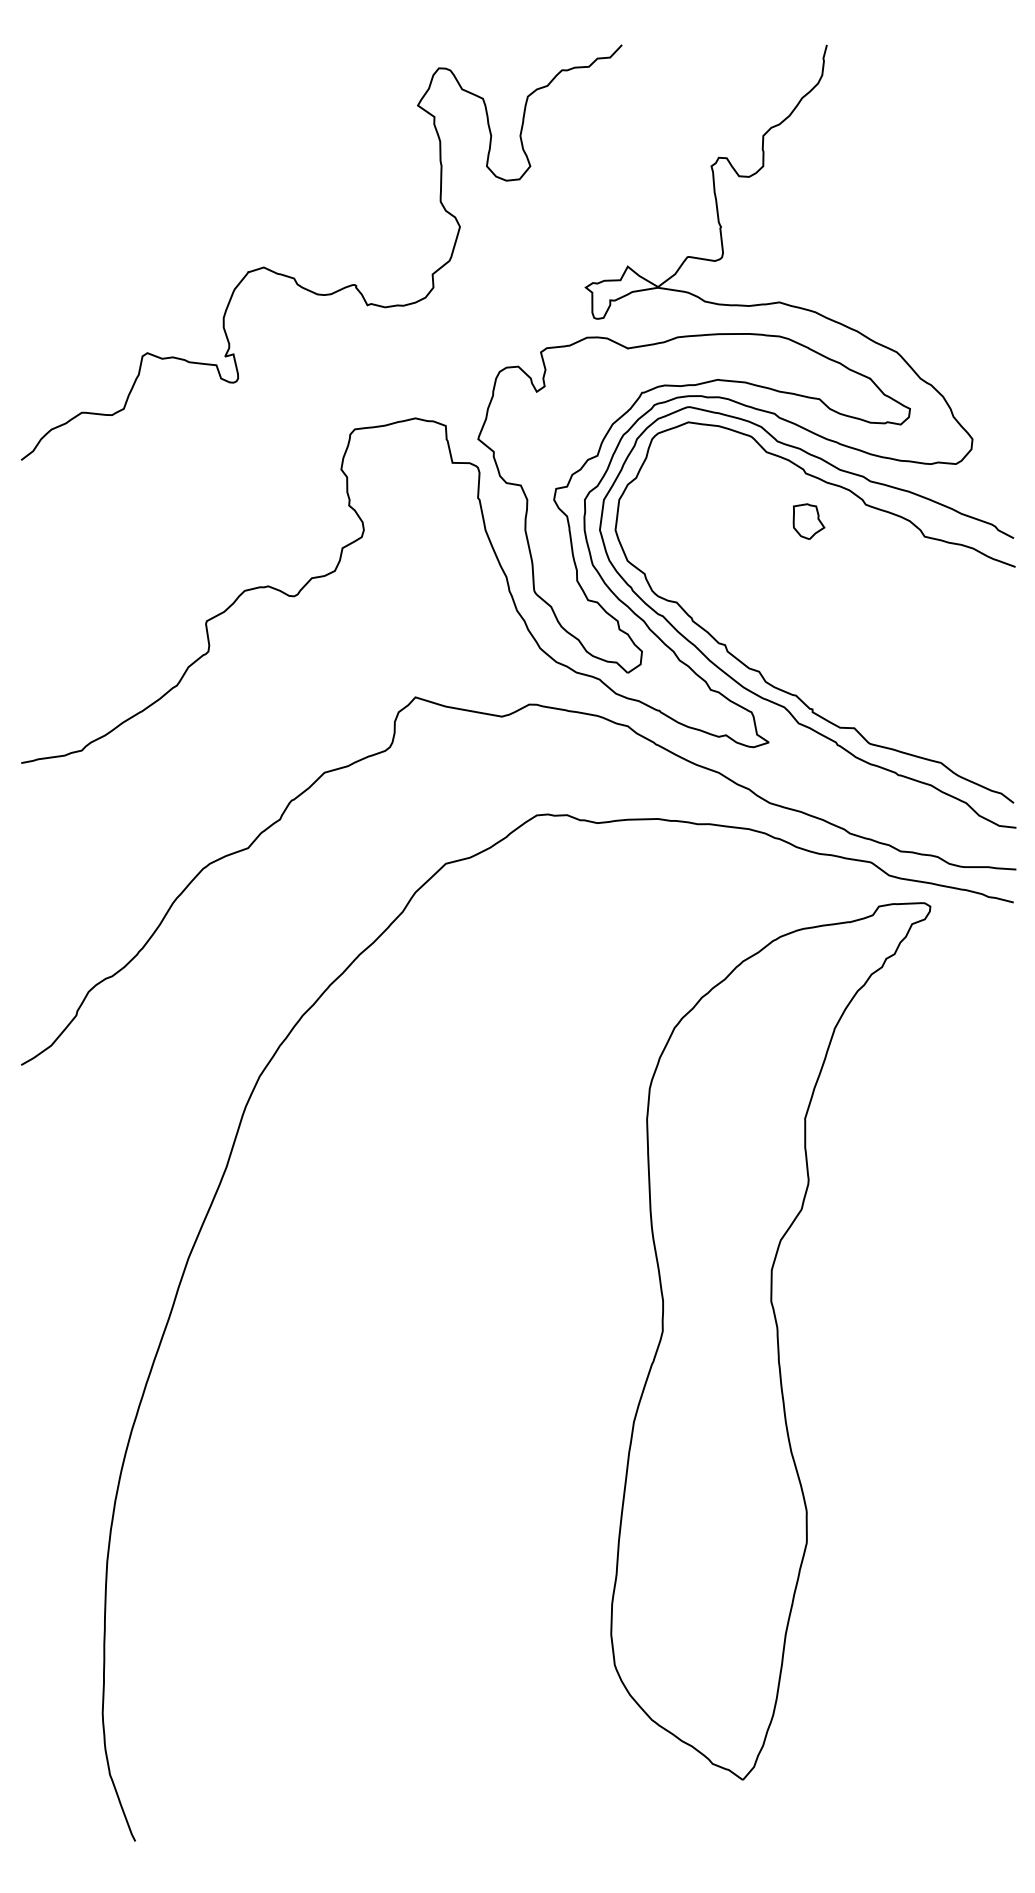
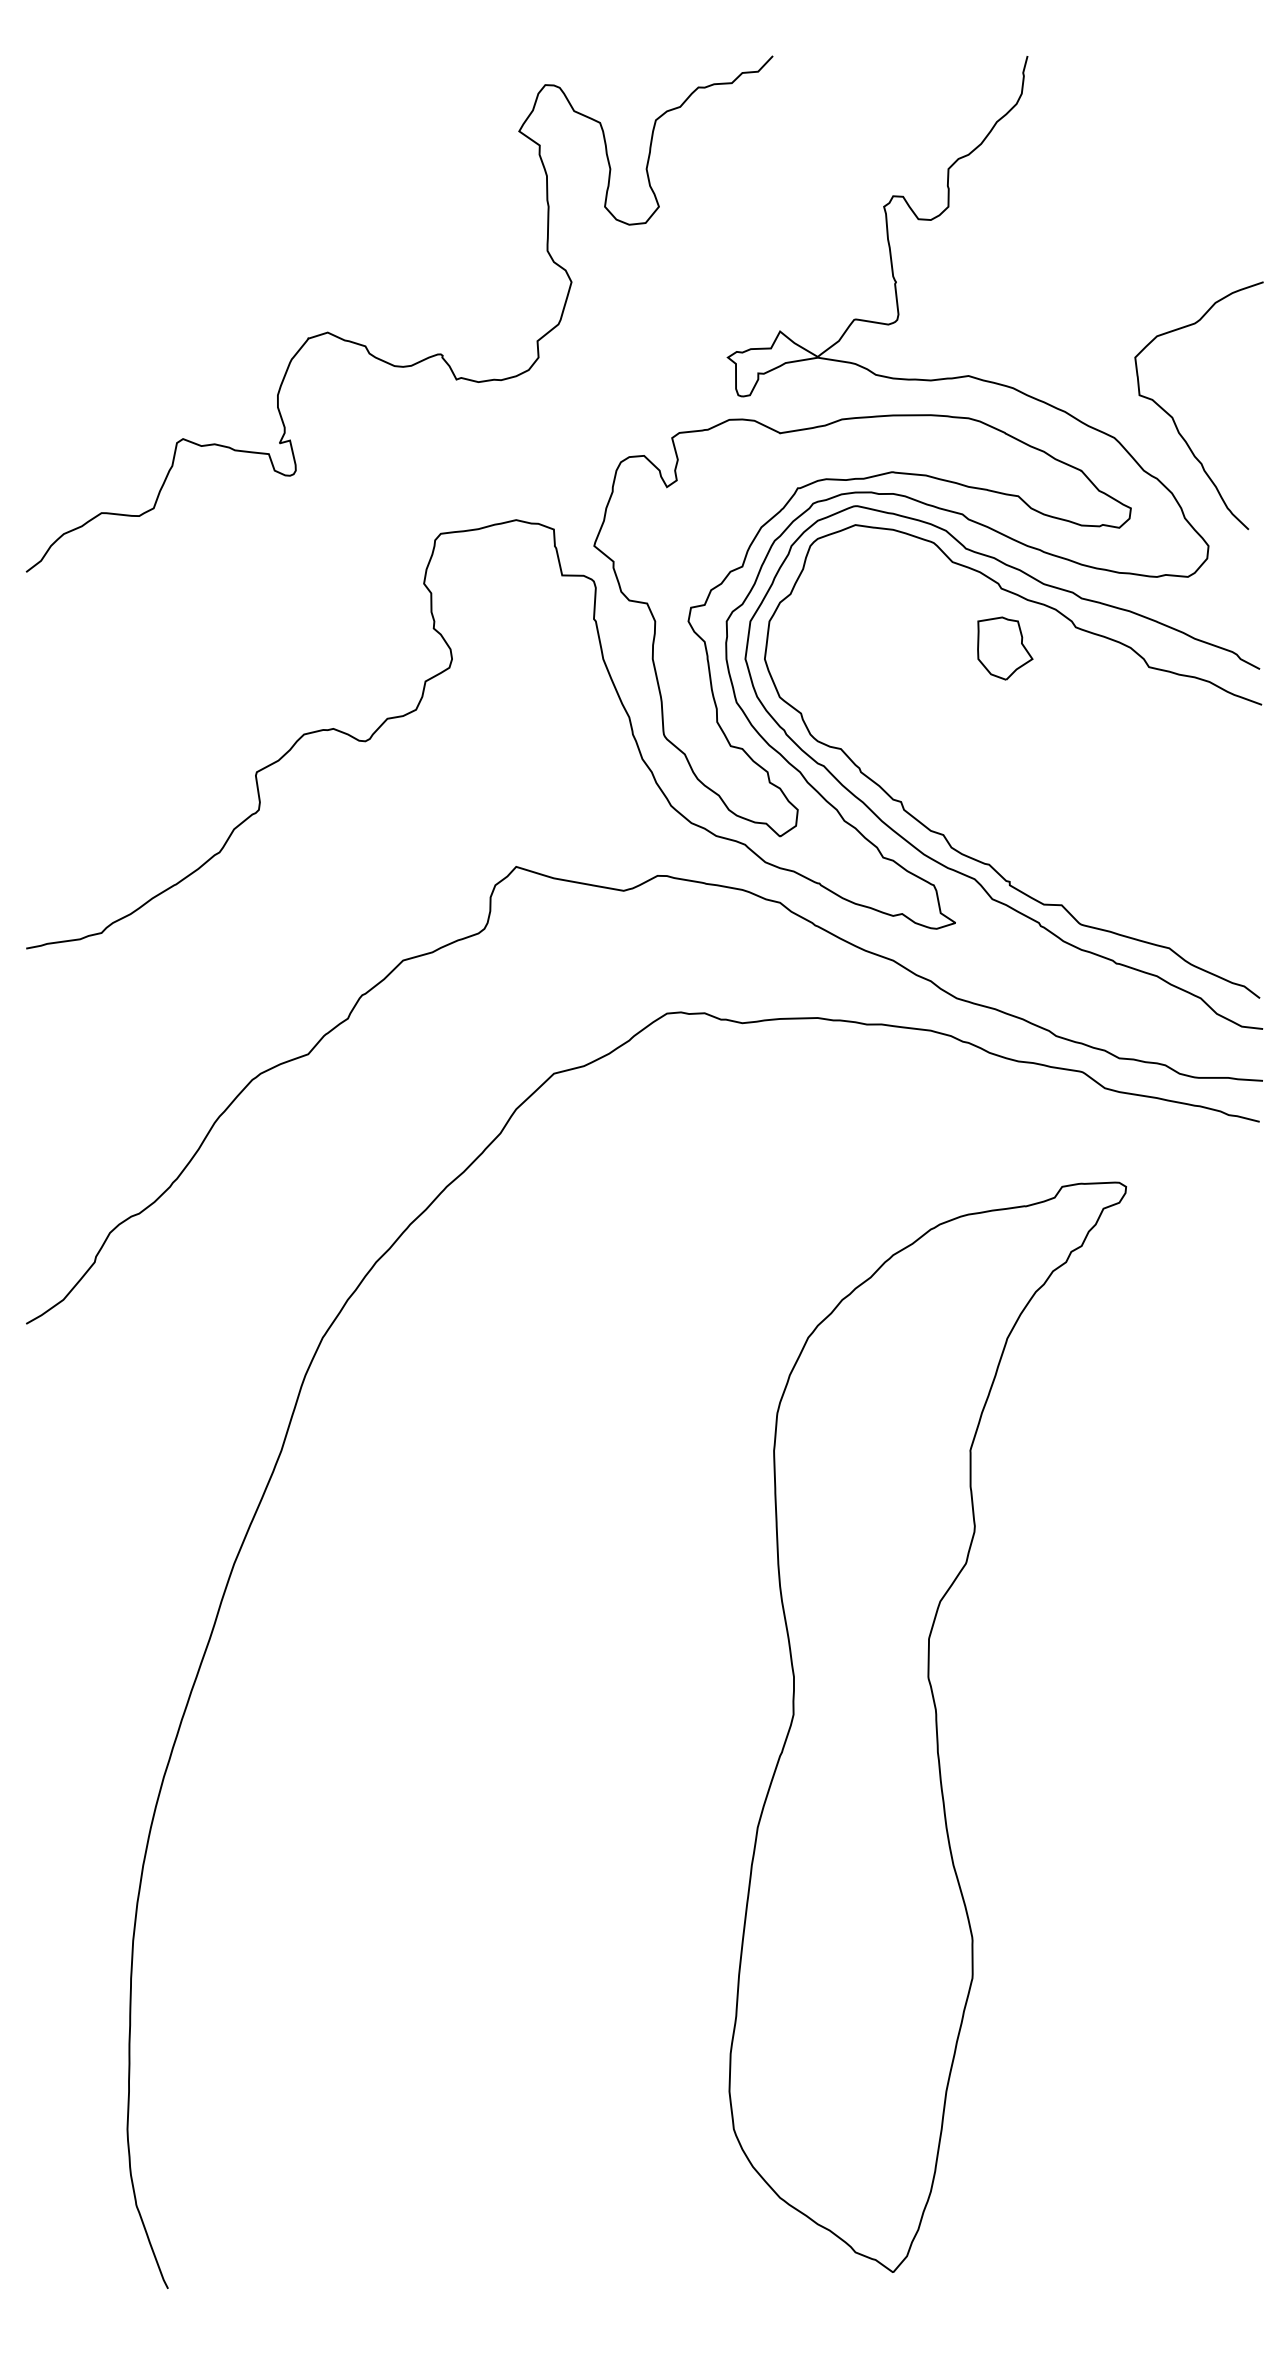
curve: (944, 335) -> (1173, 417), added
part: (809, 521) -> (1005, 648), size x1.43
part: (770, 1340) -> (927, 1726), moved

